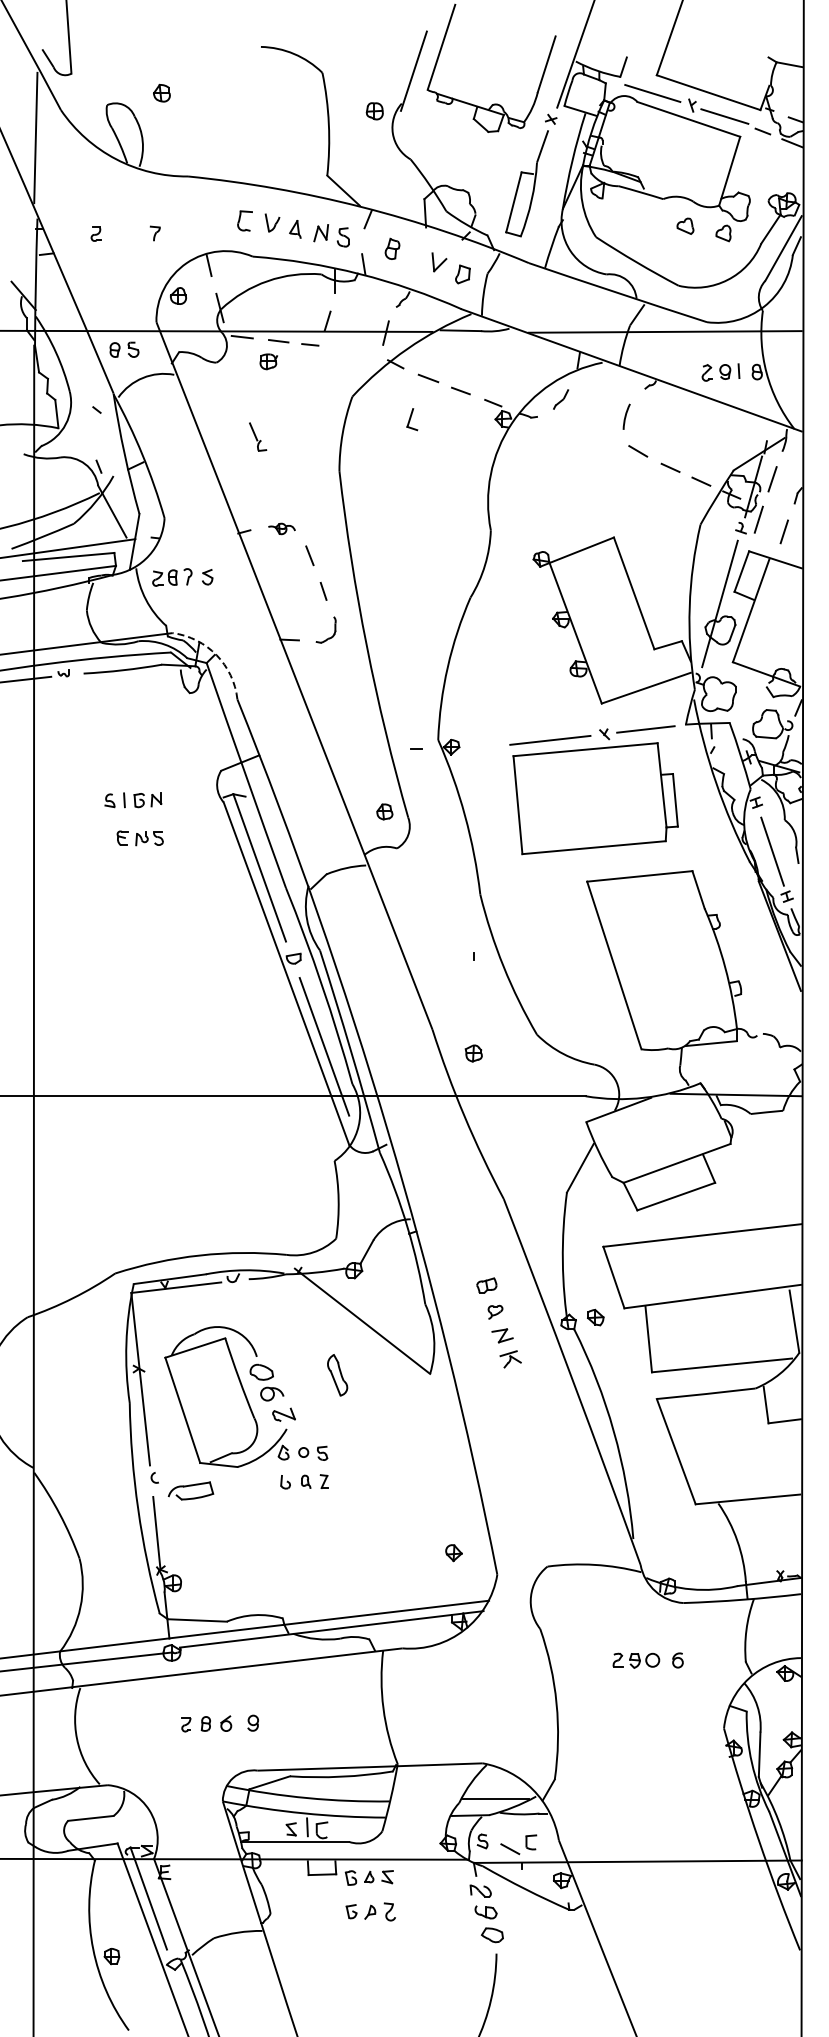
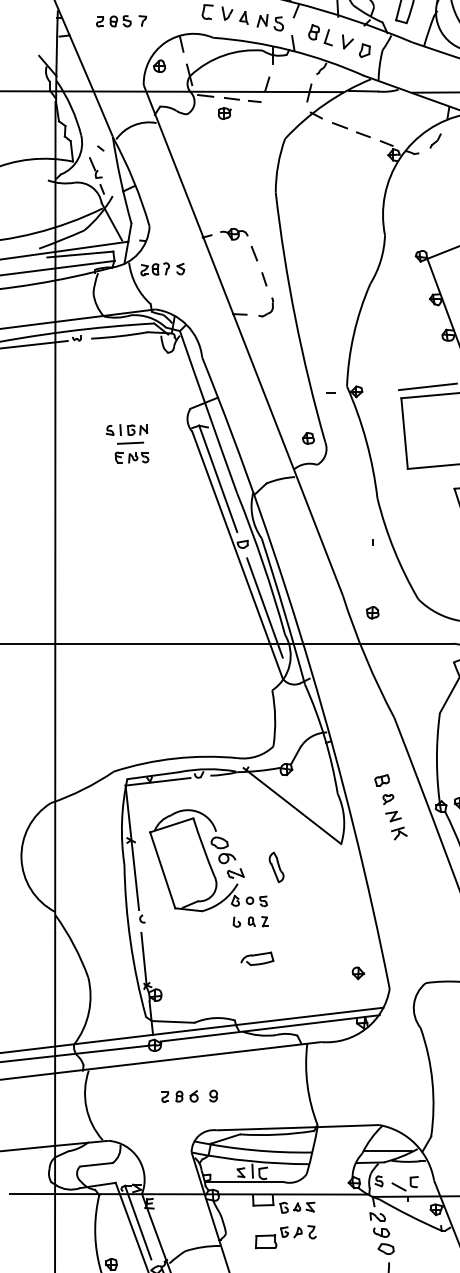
part: (124, 349) -> (120, 21), moved
part: (412, 419) -> (328, 37), moved
part: (258, 436) -> (96, 167), moved
part: (281, 528) -> (233, 233), size x1.43
arc: (216, 655) -> (187, 325), dashed -> solid
line: (137, 818) -> (130, 443), added
part: (337, 1375) -> (276, 867), moved
part: (190, 1490) -> (257, 958), moved
part: (326, 1925) -> (266, 1242), added

